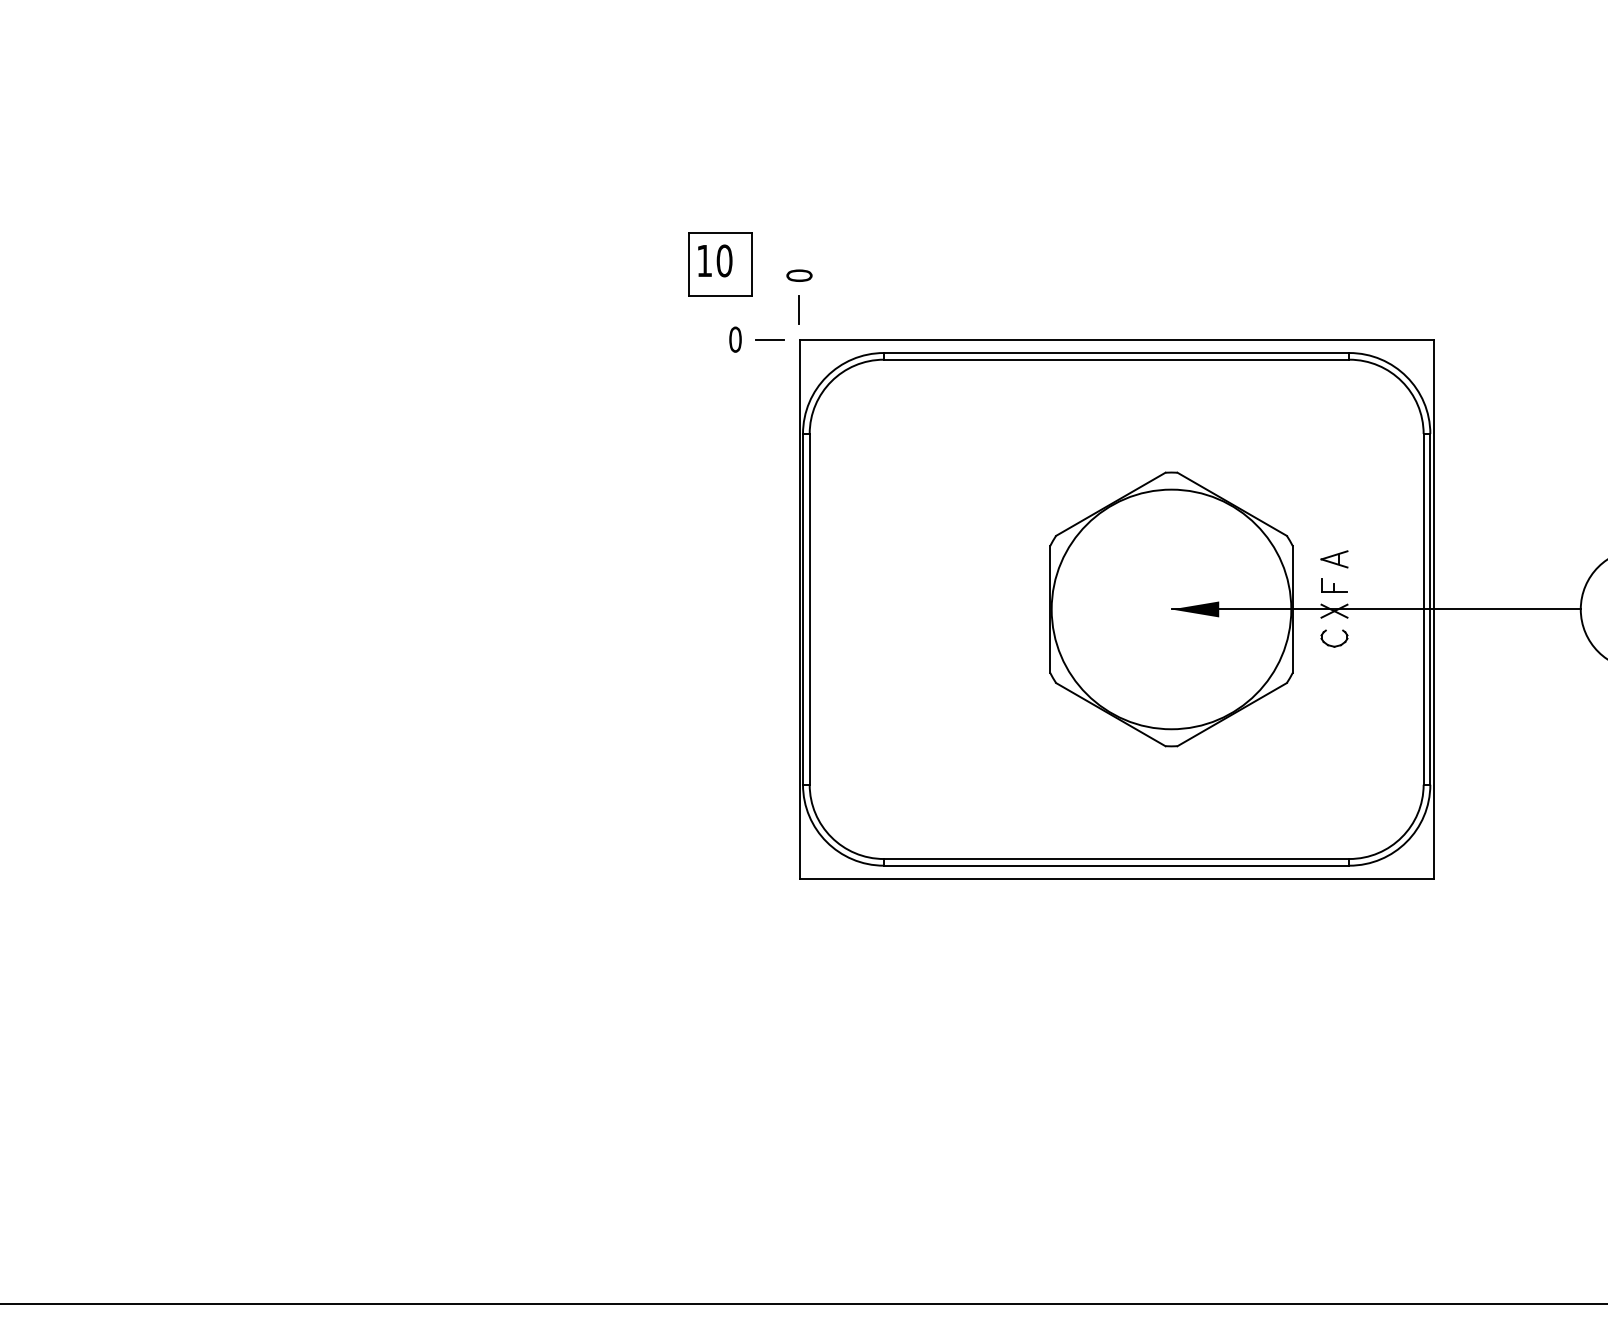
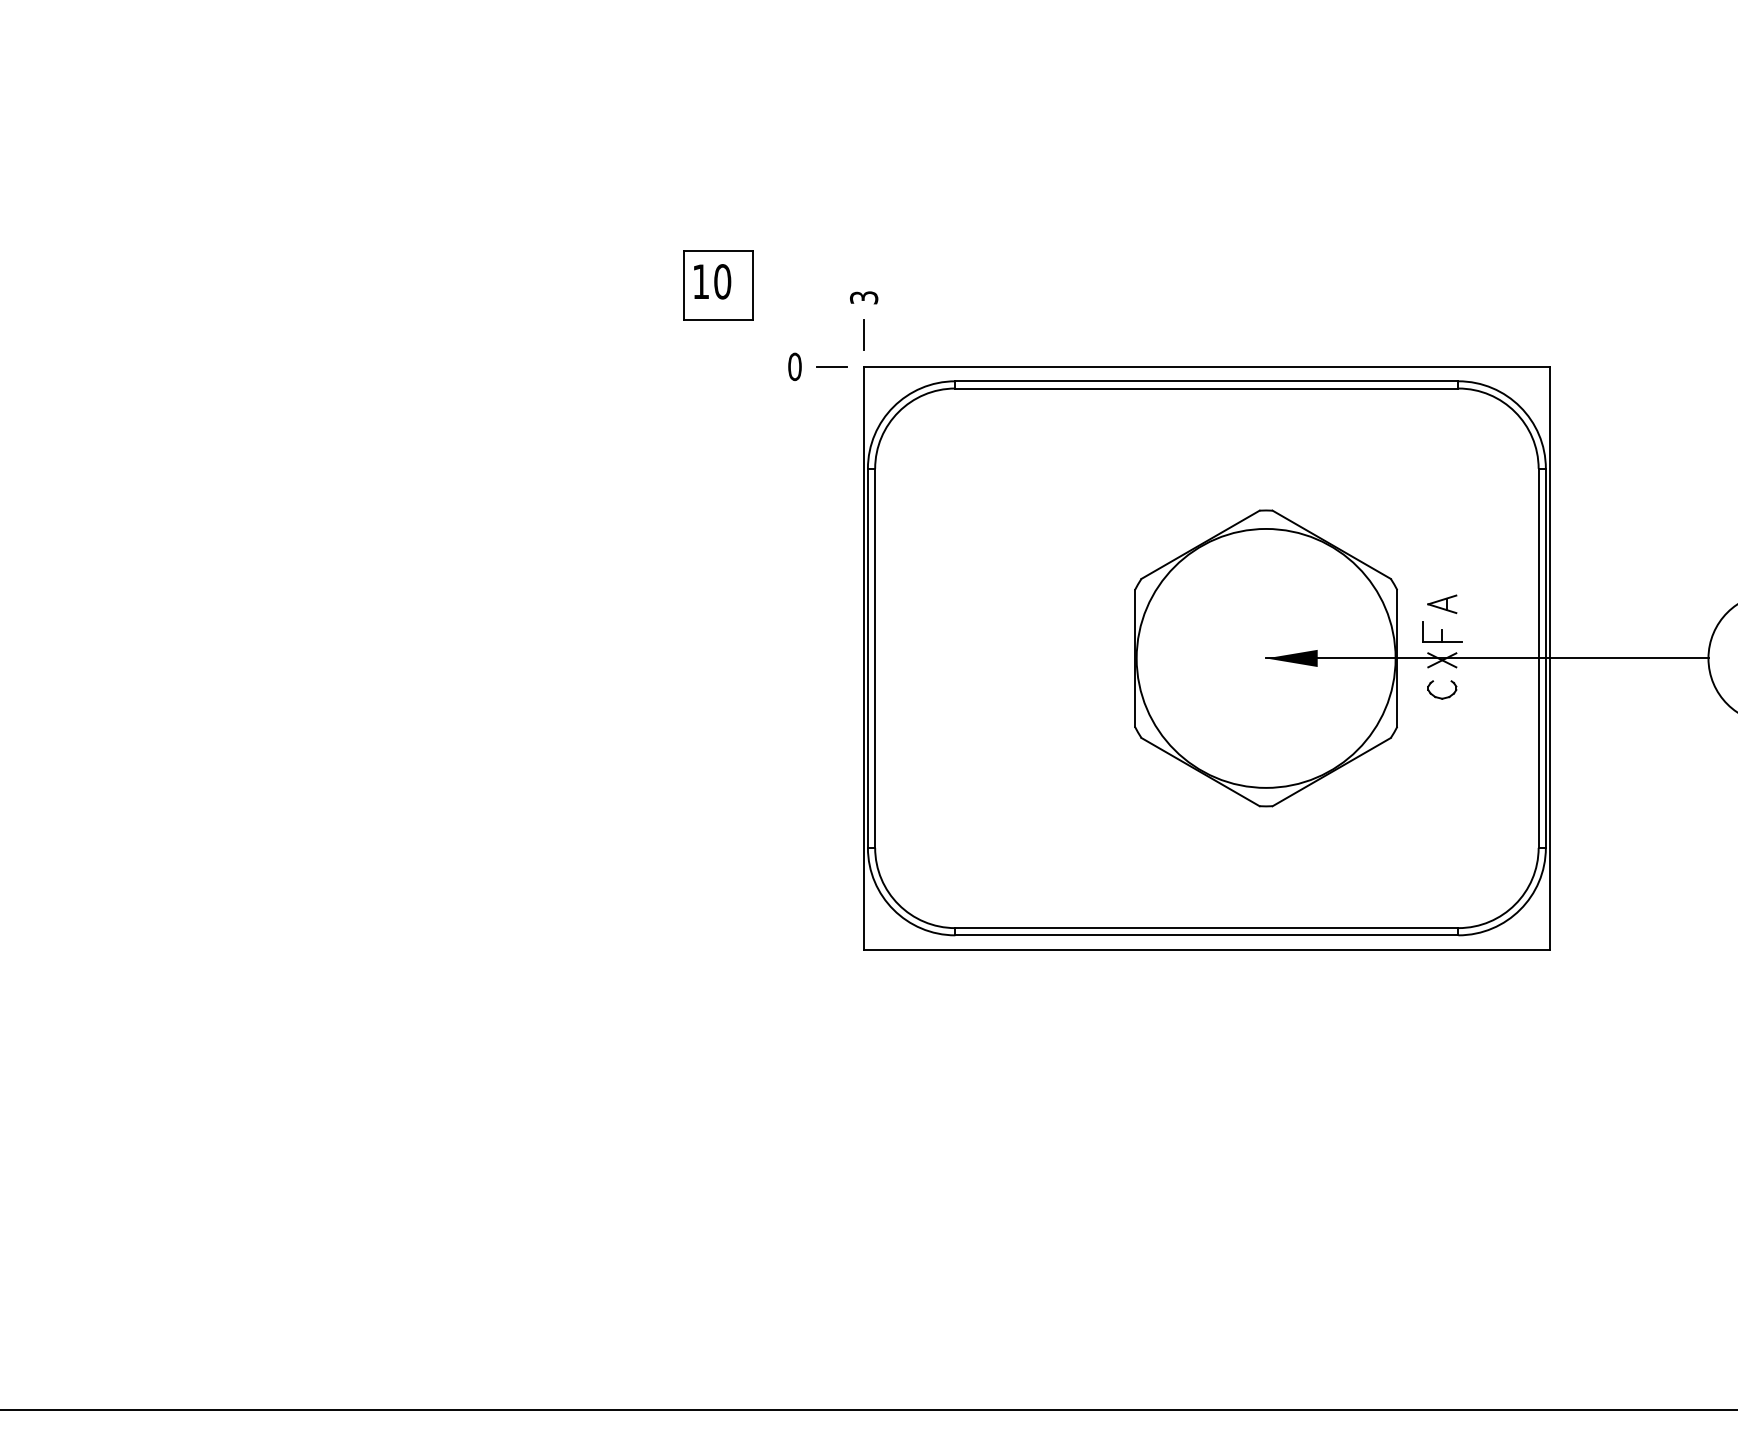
part: (720, 264) -> (718, 285), moved
text: (799, 275) -> (864, 297), 0 -> 3
part: (1334, 585) -> (1442, 632), size x1.4

